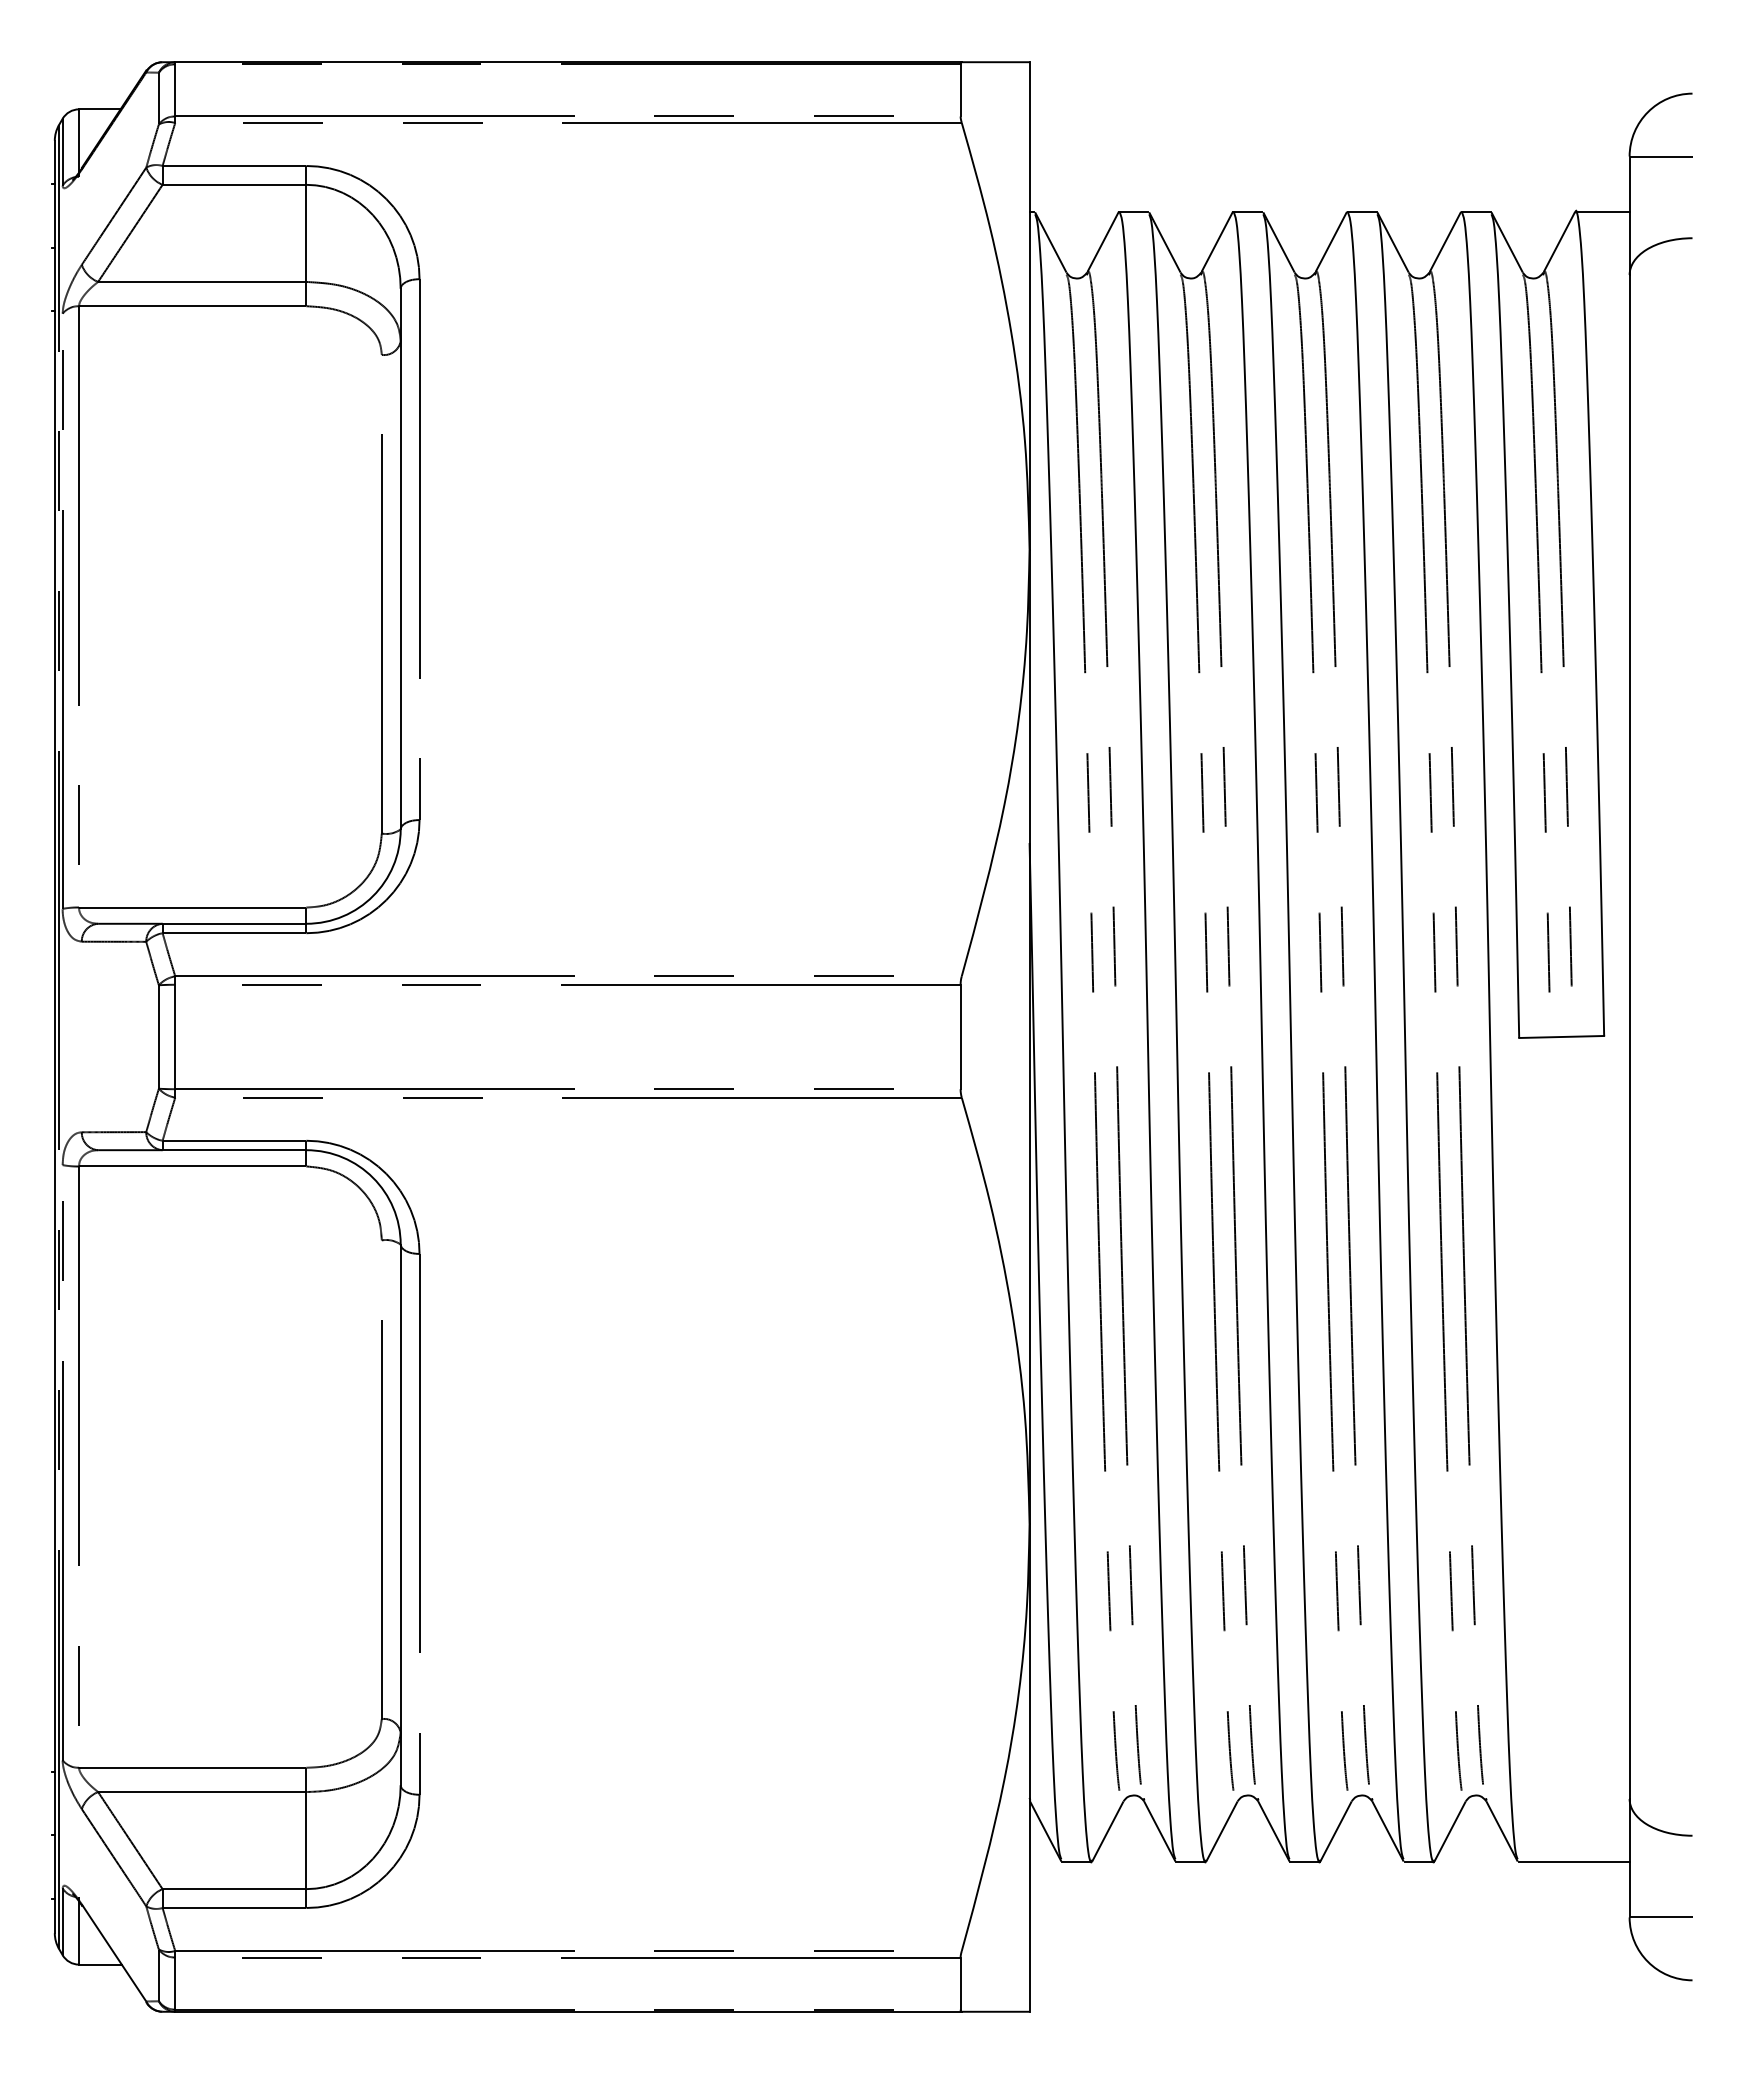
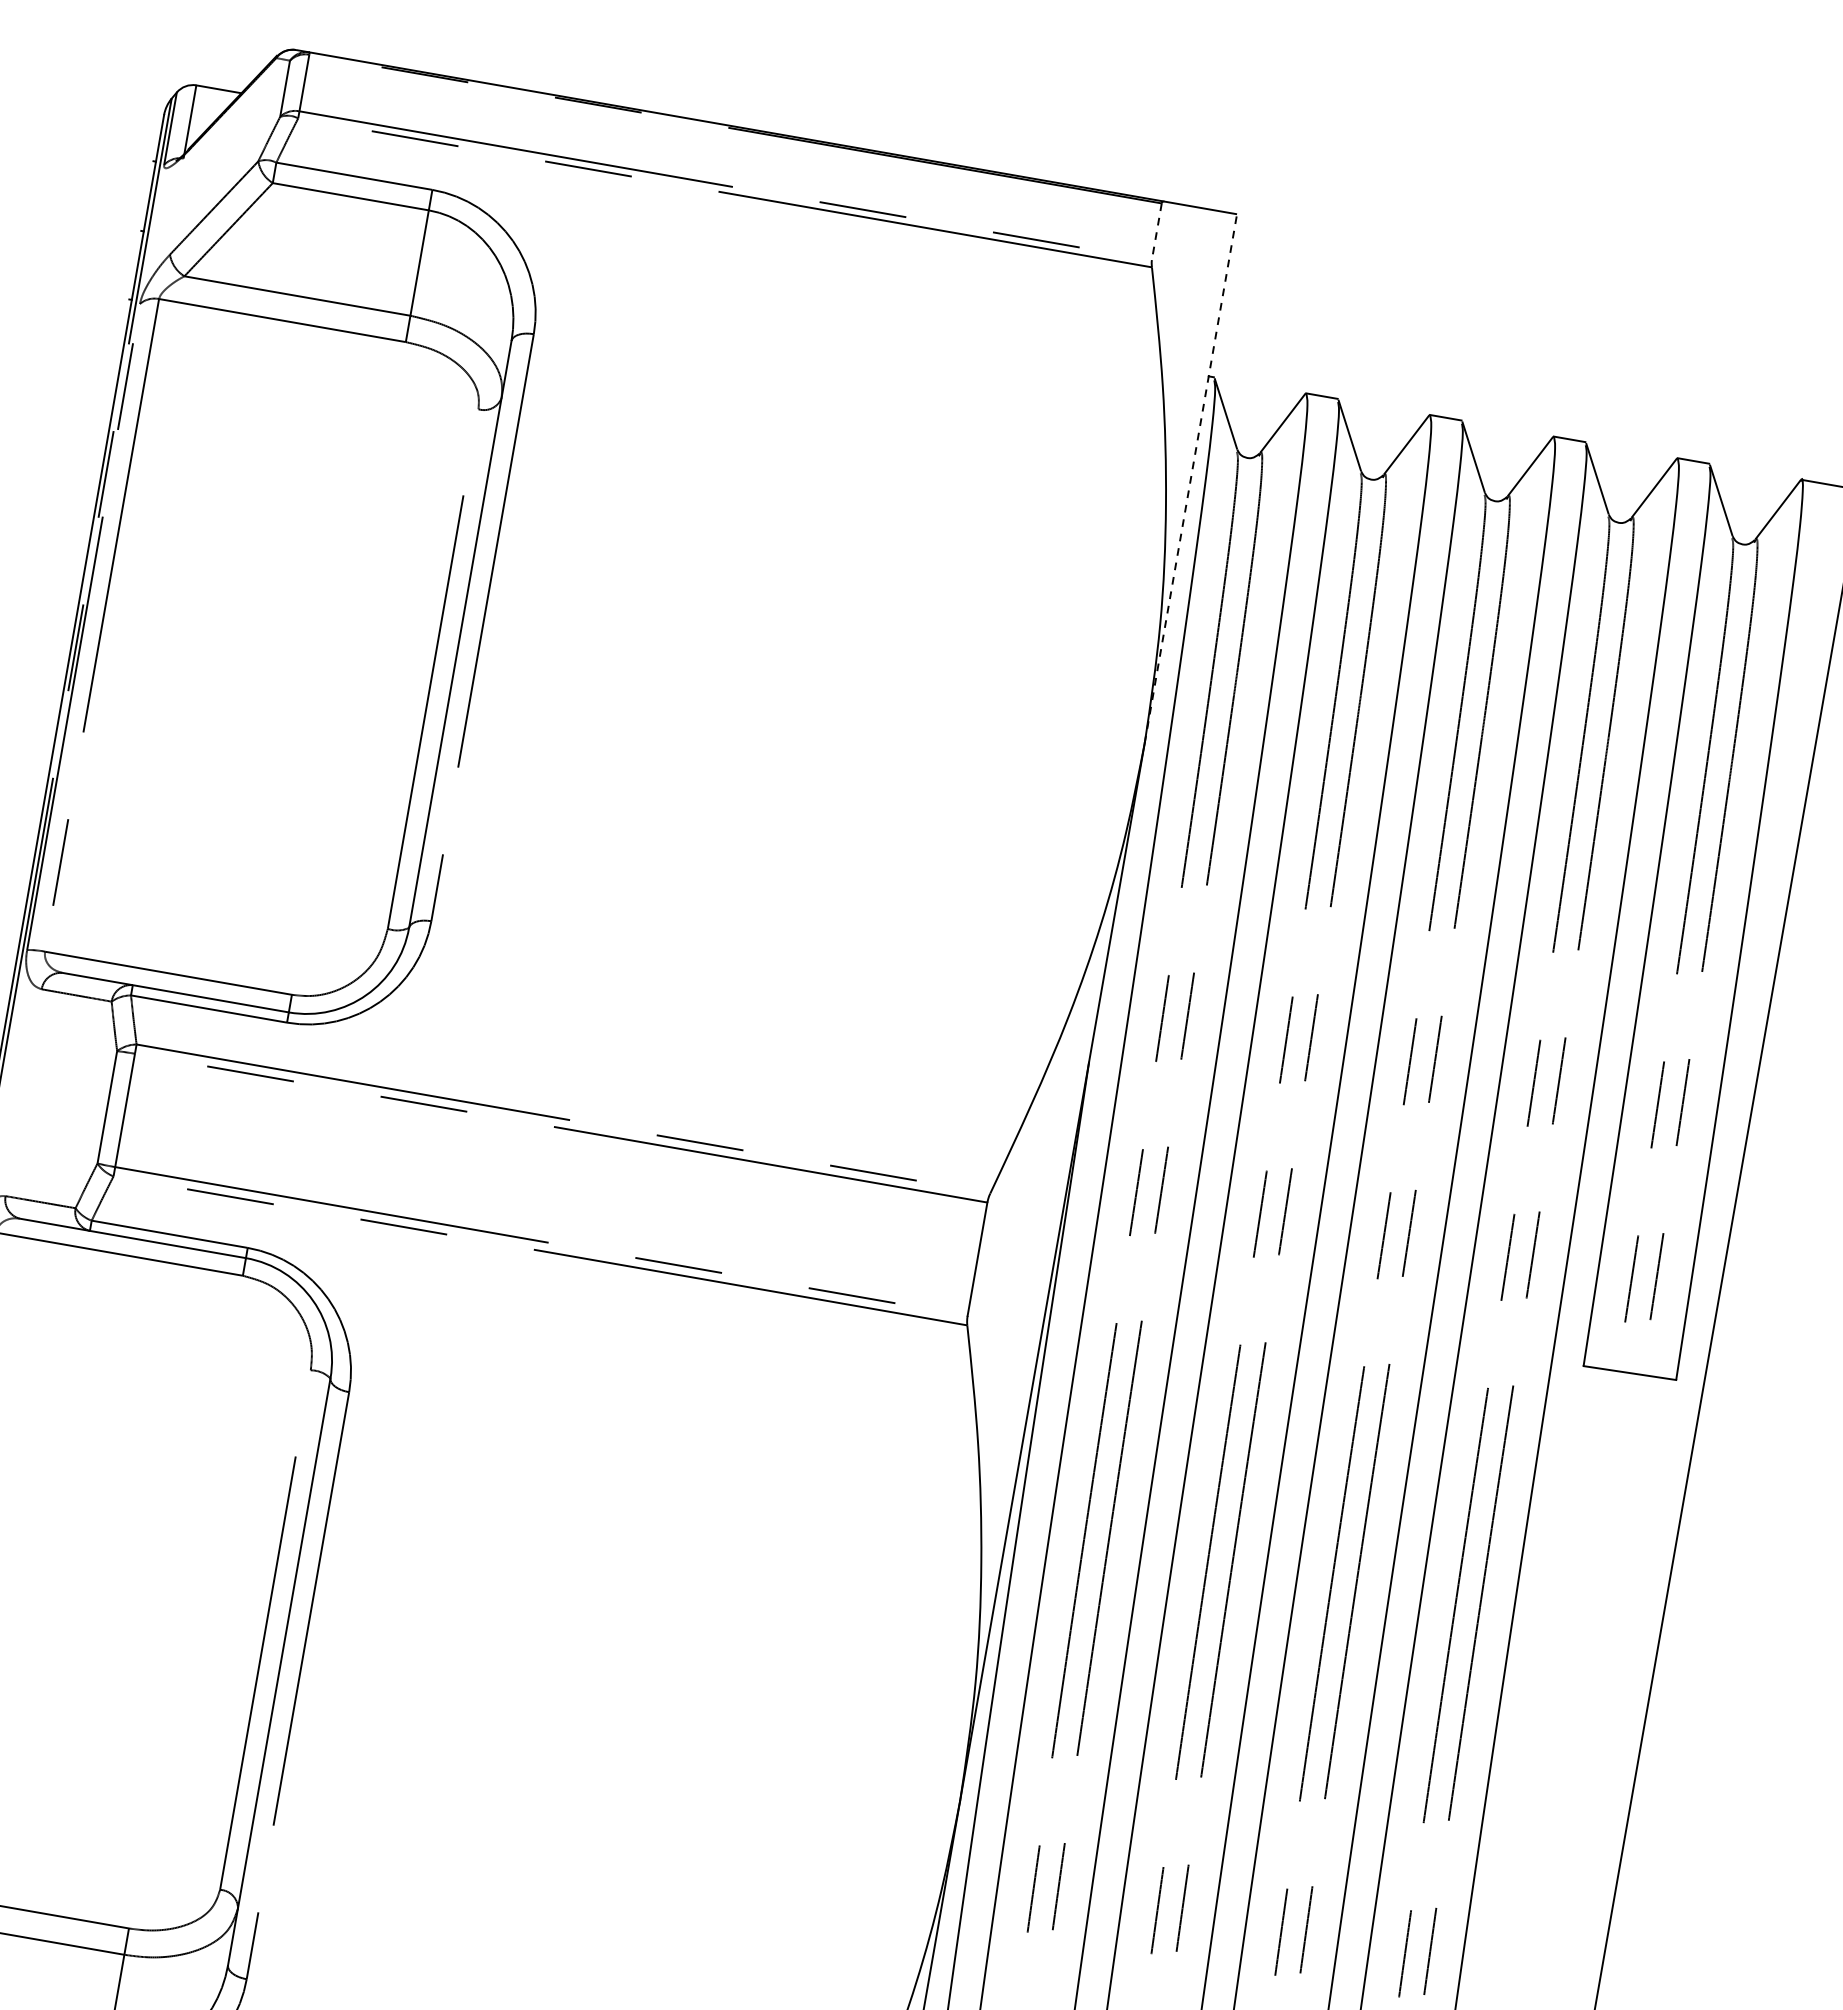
line: (960, 90) -> (1156, 231), solid -> dashed
line: (1029, 305) -> (1190, 478), solid -> dashed

